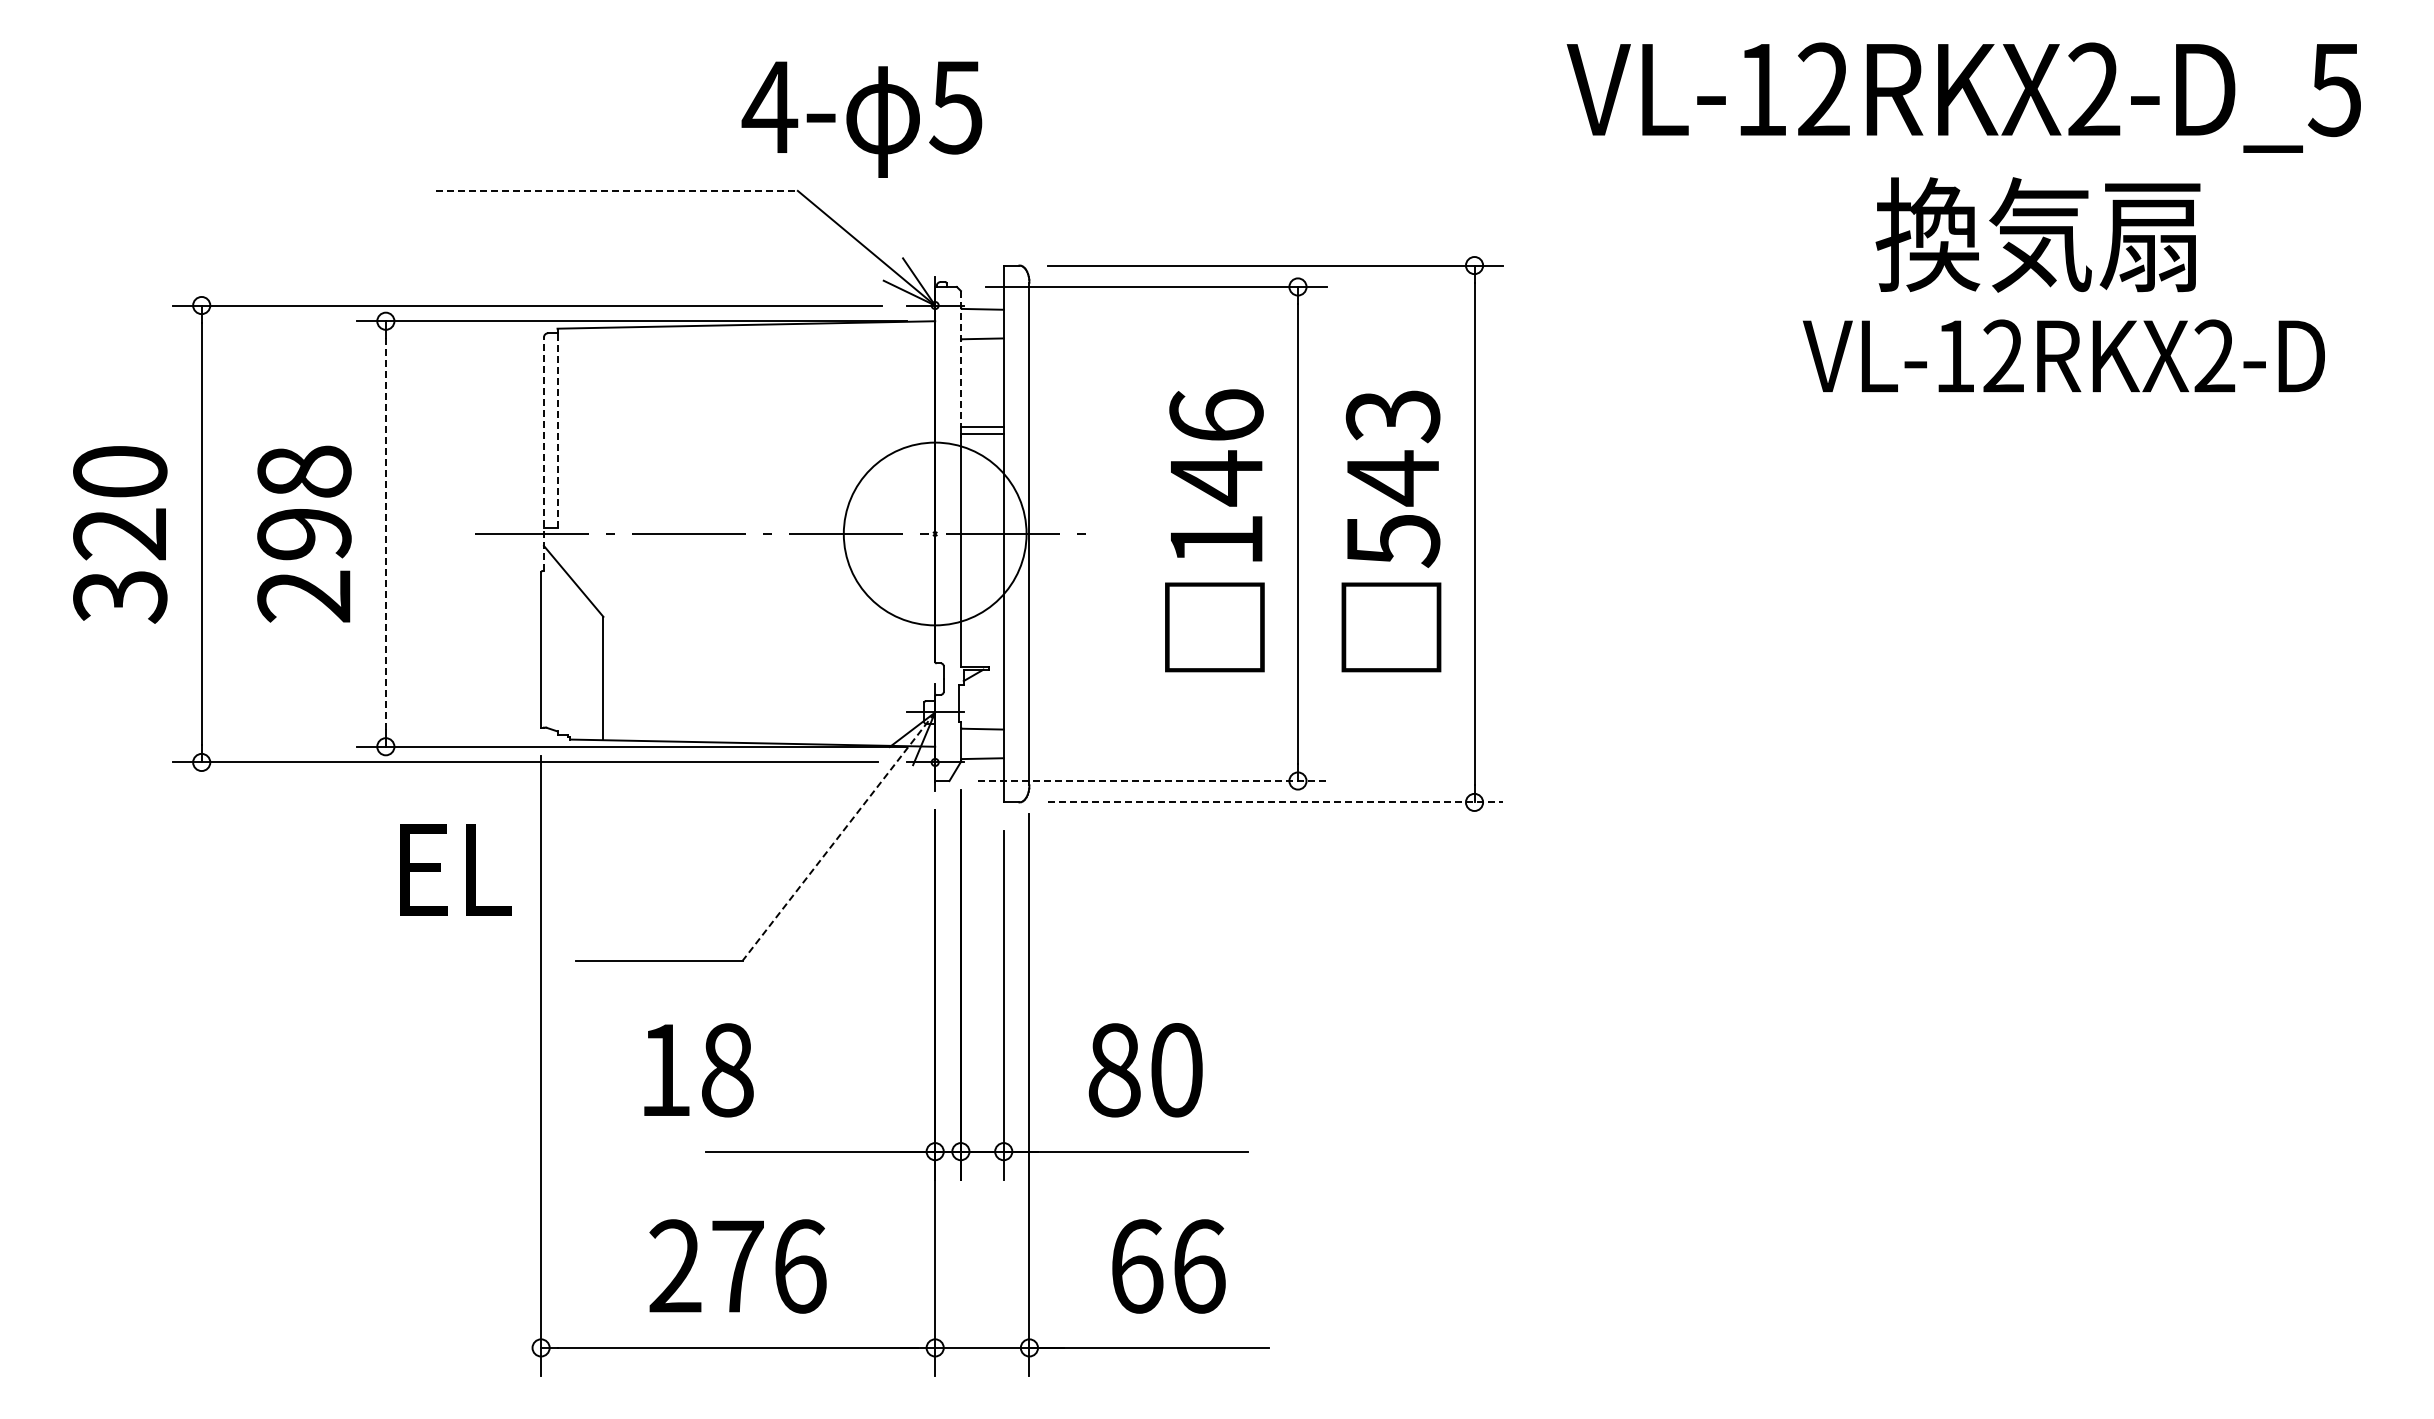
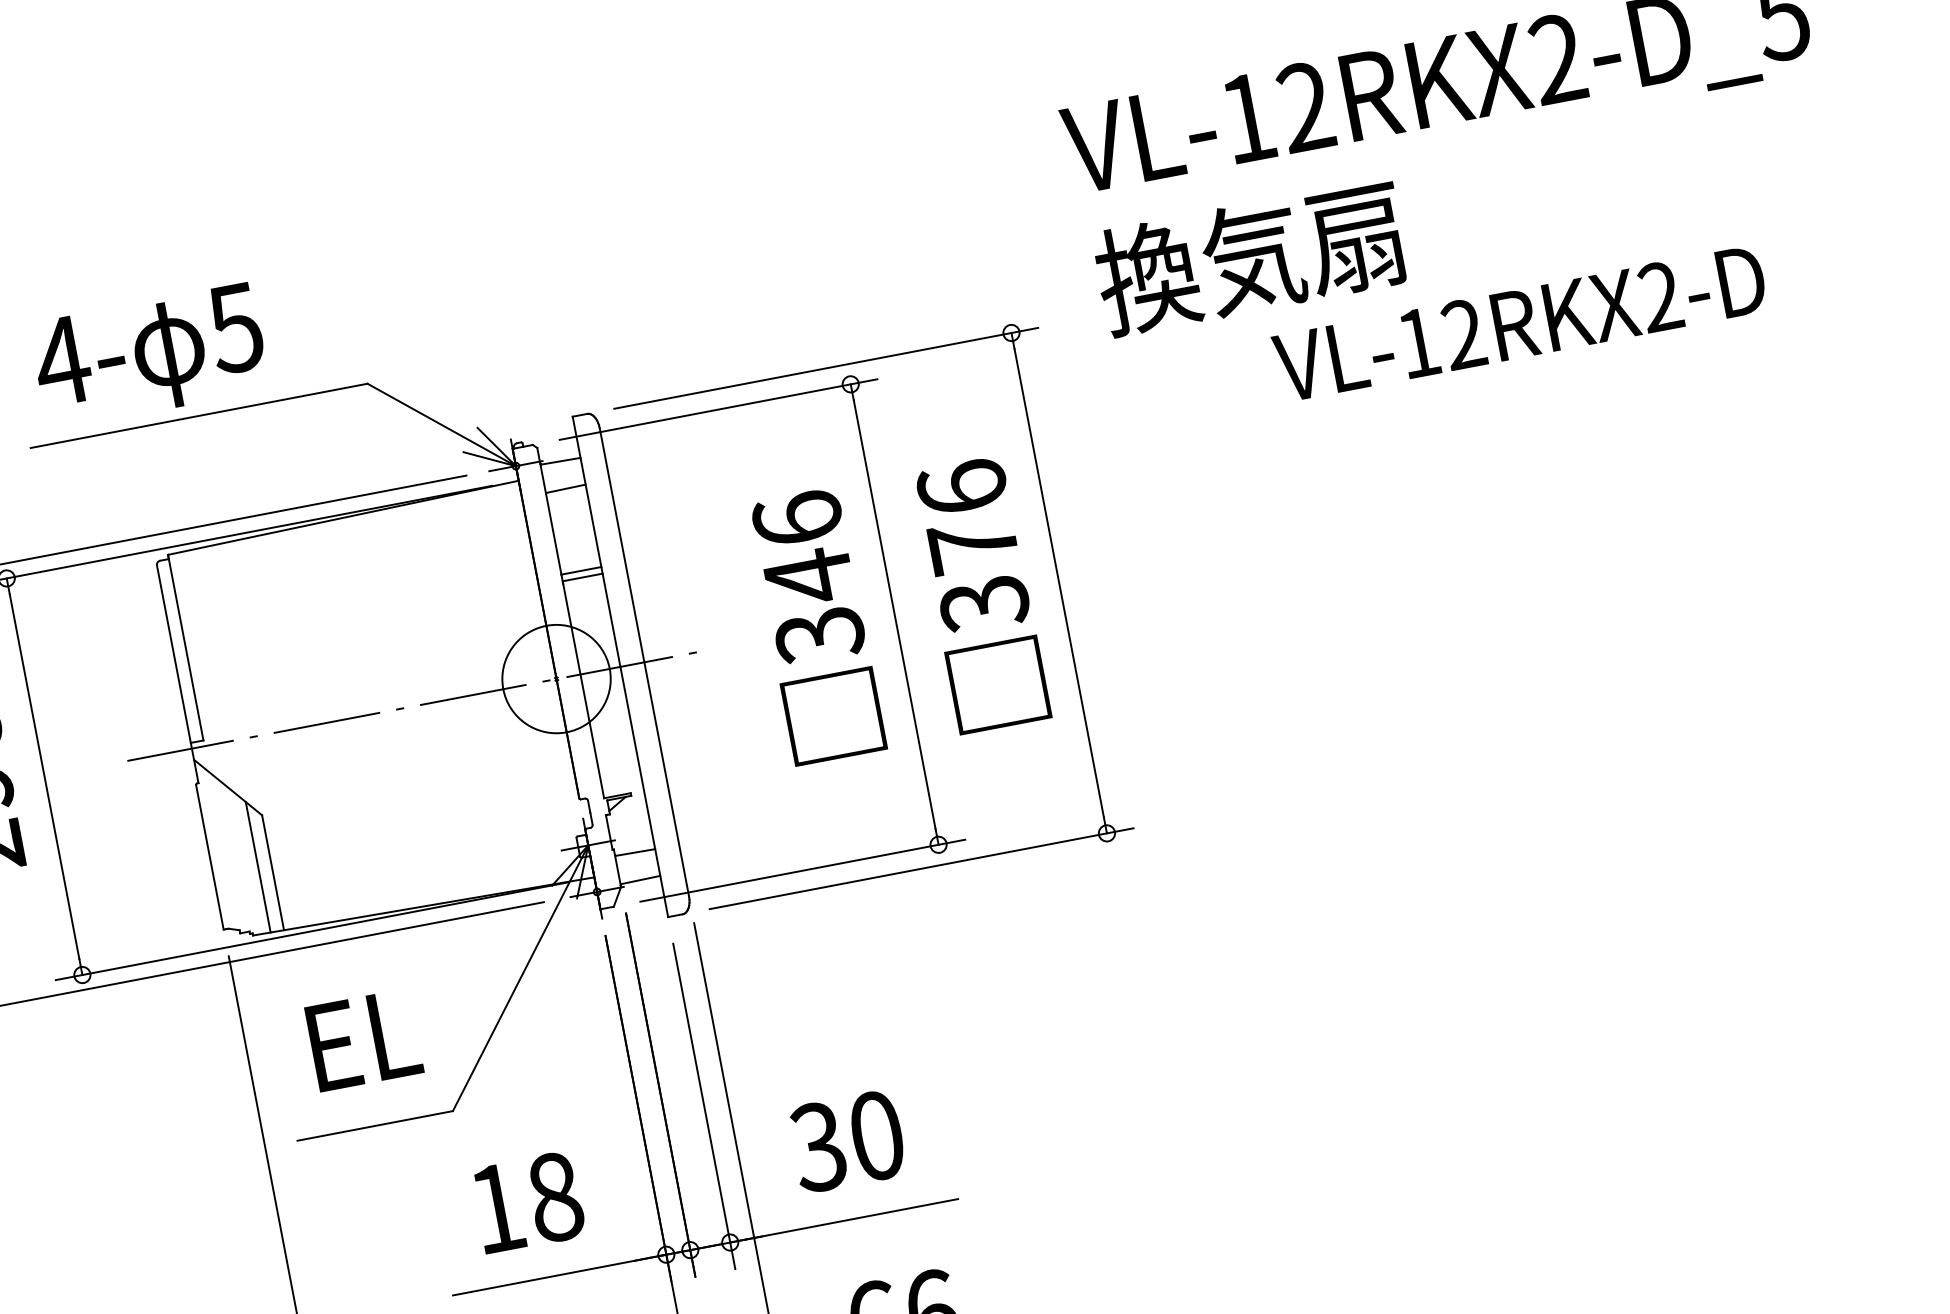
text: (861, 119) -> (149, 356), moved
line: (617, 190) -> (199, 415), dashed -> solid
text: (2037, 234) -> (1250, 257), moved
text: (2063, 355) -> (1519, 322), moved
line: (960, 358) -> (548, 511), dashed -> solid
line: (557, 428) -> (185, 647), dashed -> solid
line: (543, 454) -> (177, 674), dashed -> solid
text: (1392, 478) -> (972, 546), 543 -> 376
circle: (935, 533) -> (556, 678), size x0.62
line: (385, 534) -> (44, 777), dashed -> solid
text: (1216, 541) -> (820, 636), 146 -> 346
line: (589, 669) -> (258, 866), added
line: (1152, 781) -> (803, 871), dashed -> solid
line: (1276, 802) -> (922, 868), dashed -> solid
line: (838, 837) -> (520, 979), dashed -> solid
text: (455, 869) -> (363, 1039), moved
text: (698, 1070) -> (528, 1202), moved
text: (1113, 1070) -> (818, 1147), 80 -> 30

